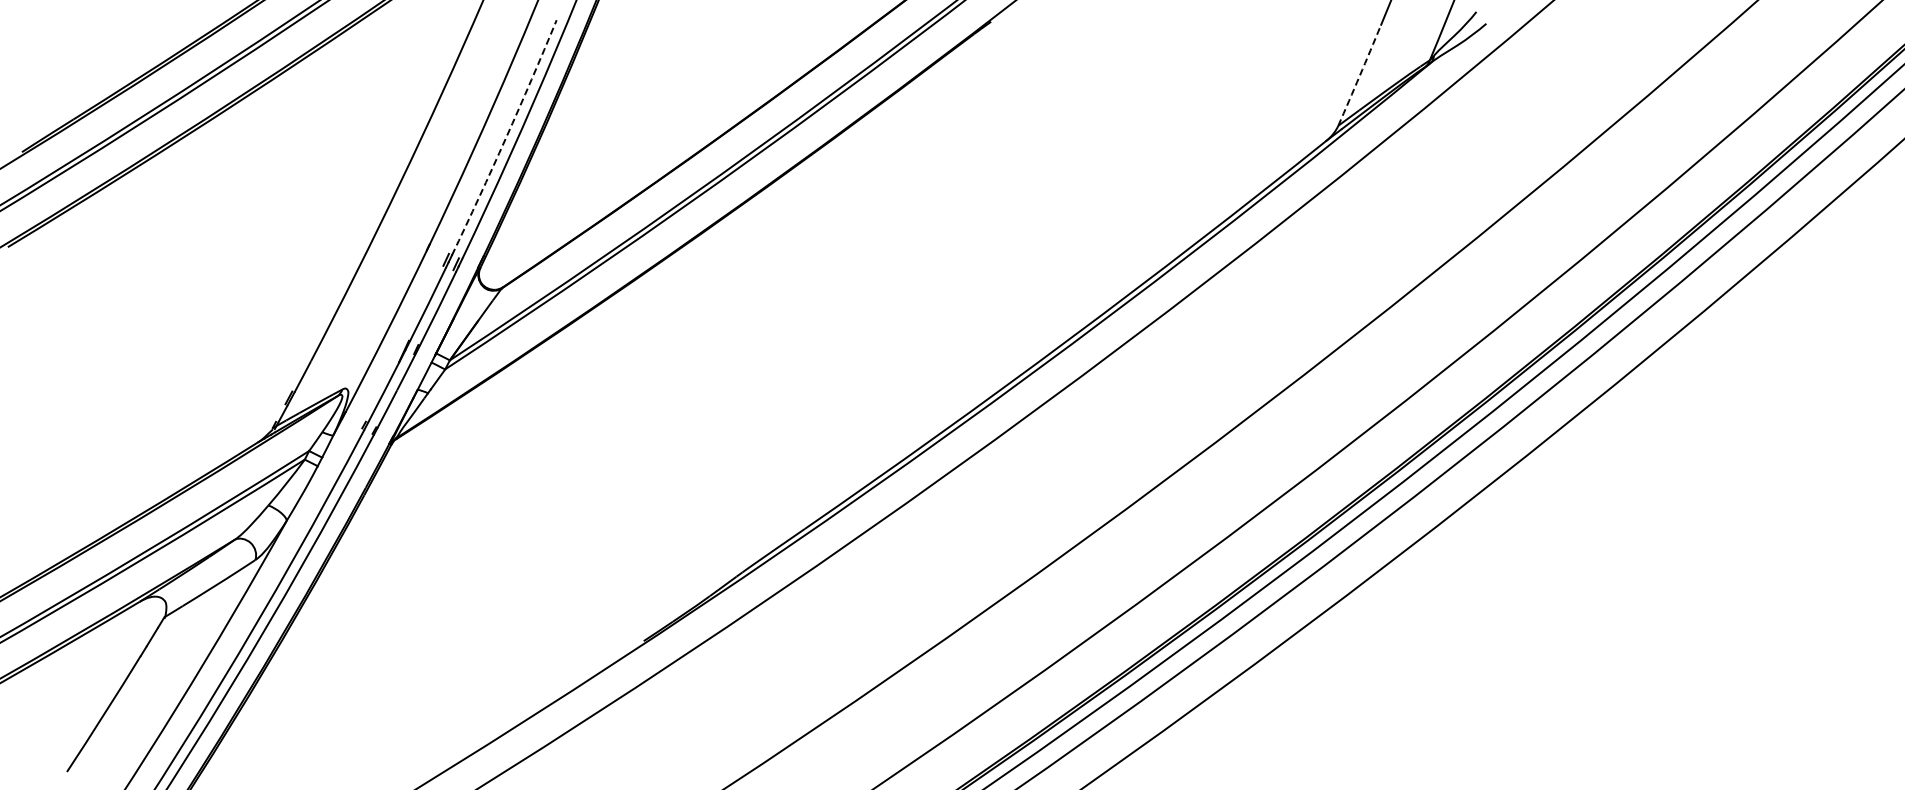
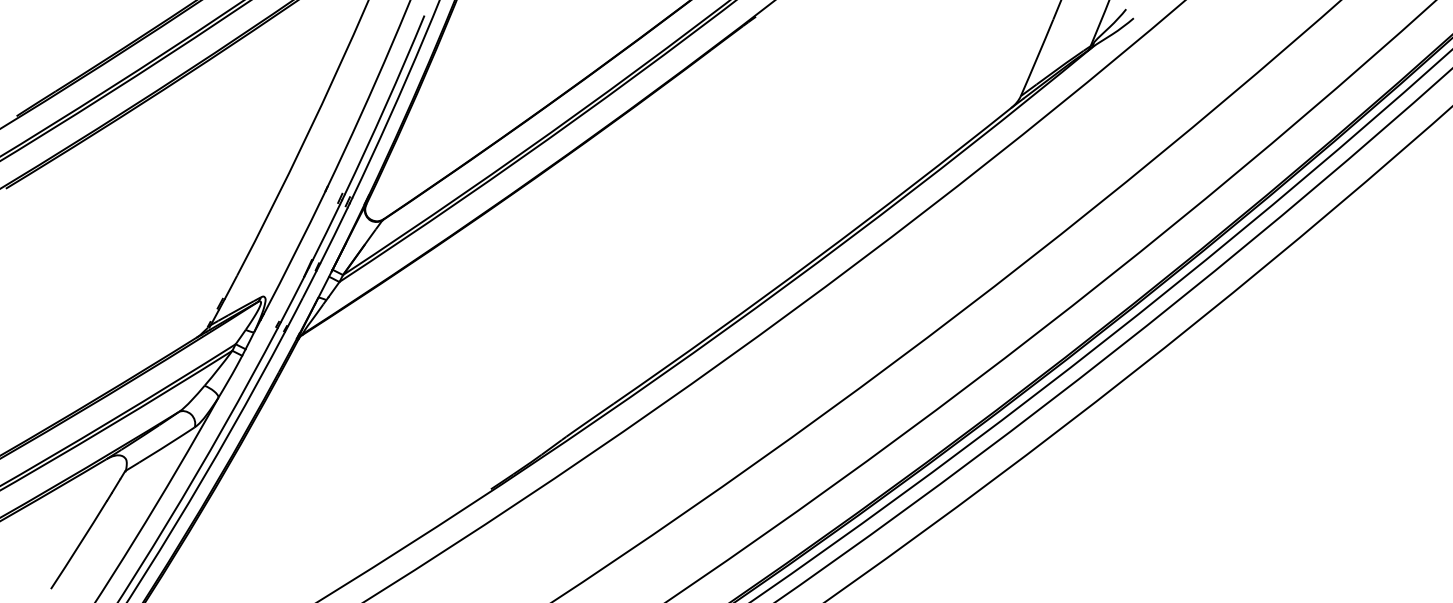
arc: (1359, 75) -> (1037, 57), dashed -> solid
arc: (505, 138) -> (385, 105), dashed -> solid

